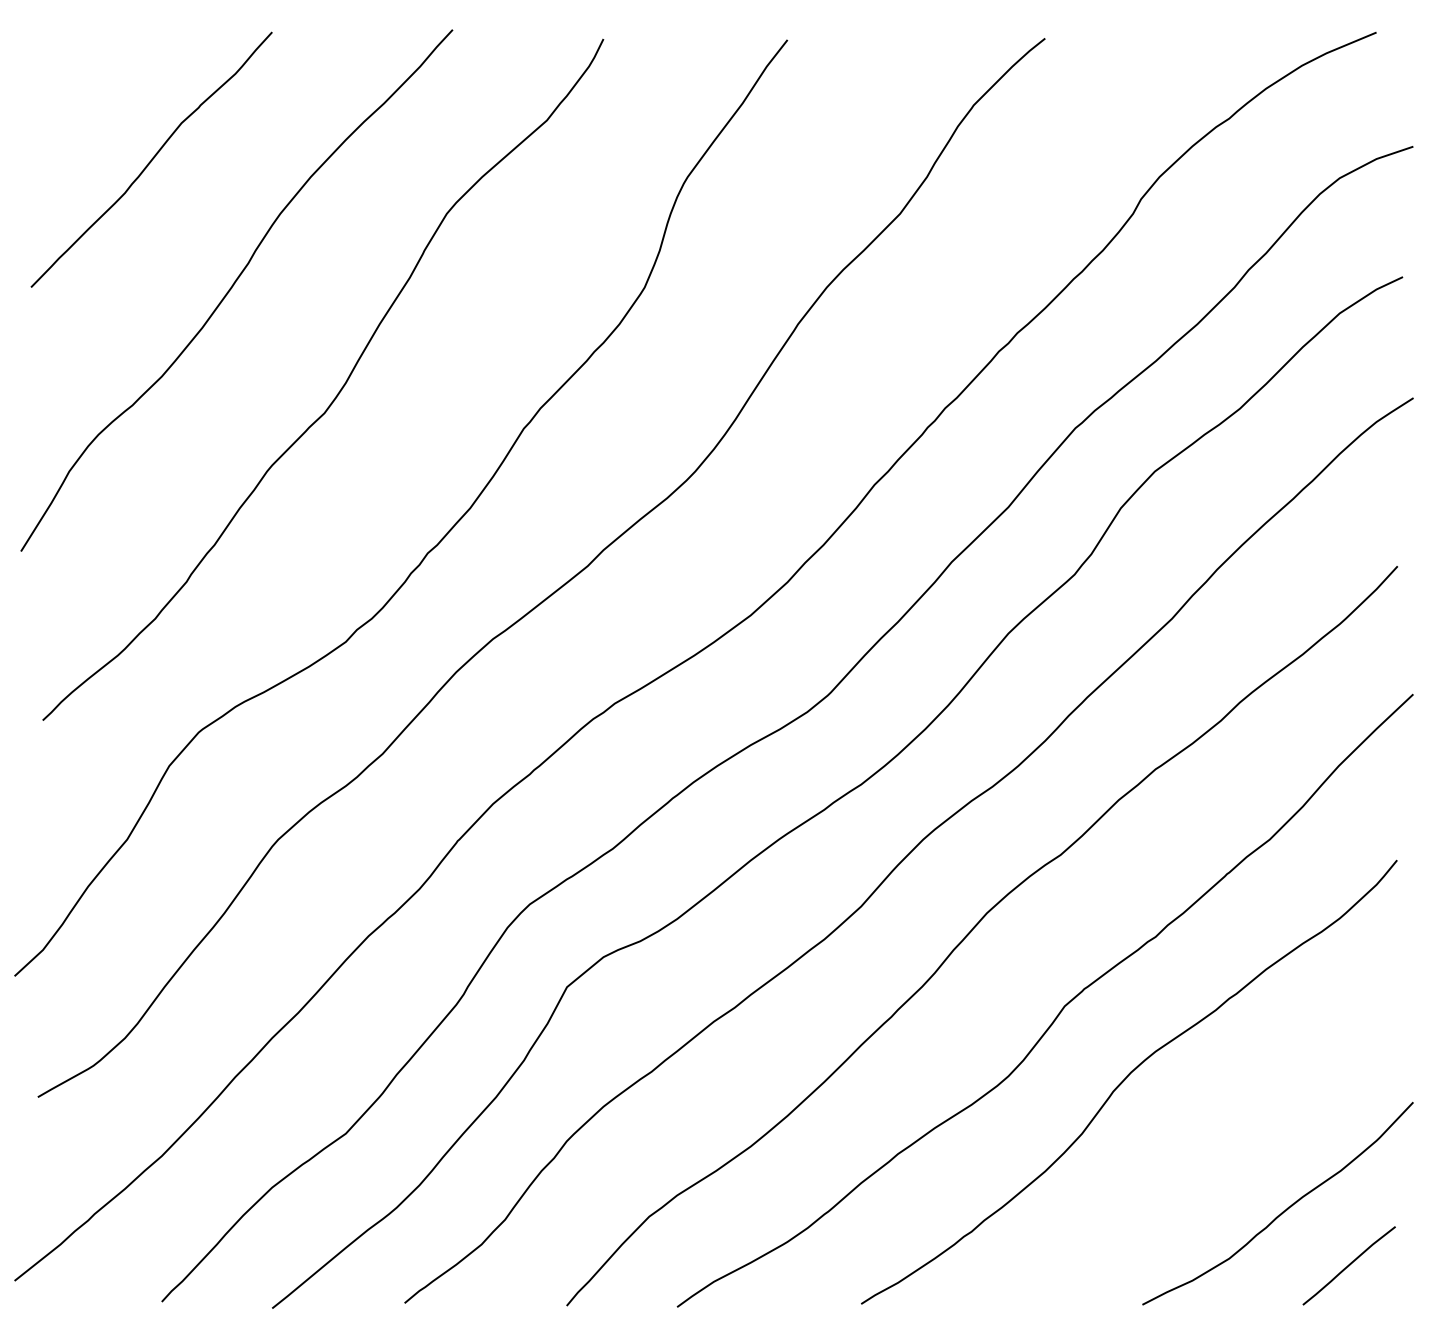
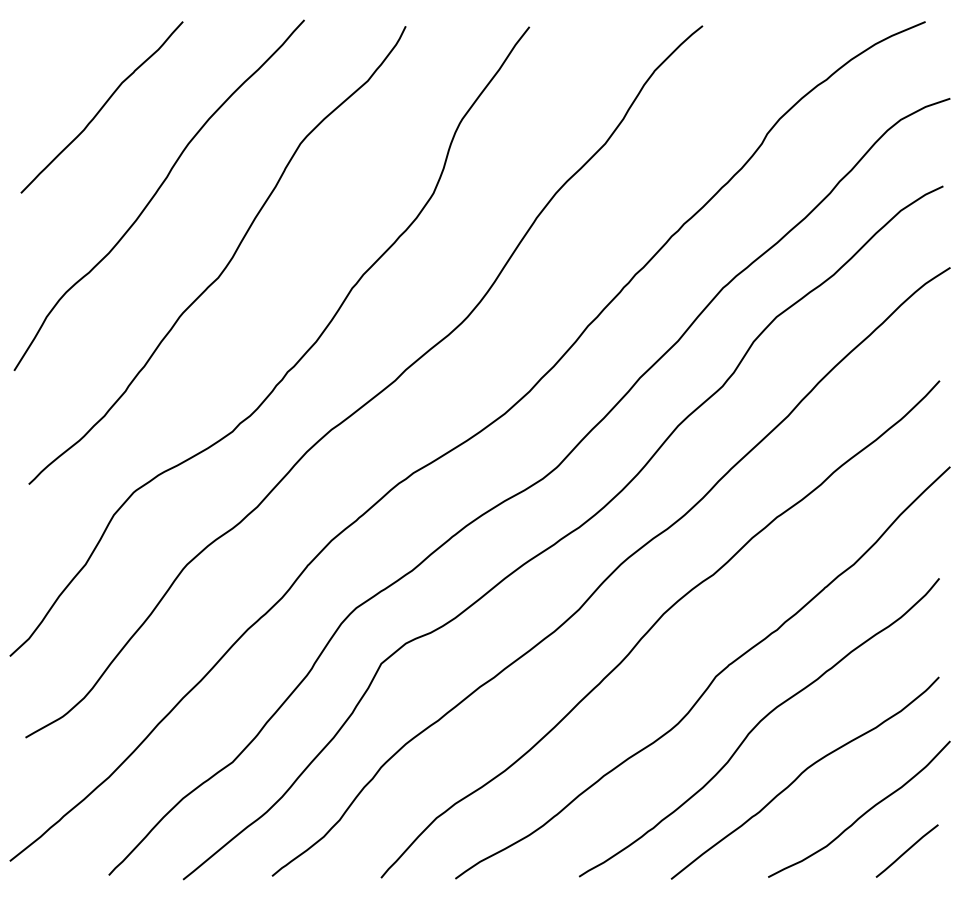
curve: (1194, 1150) -> (803, 773), added

